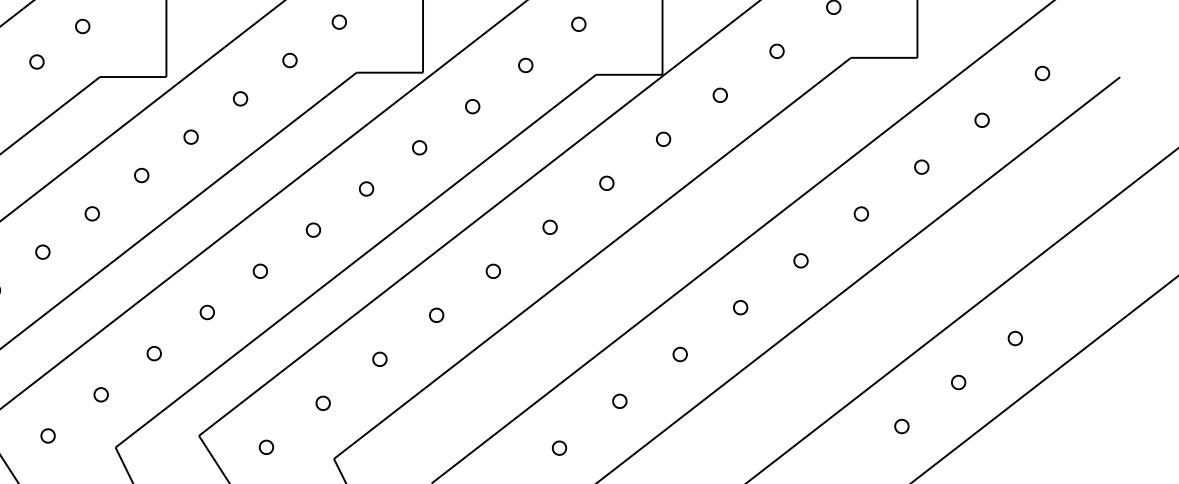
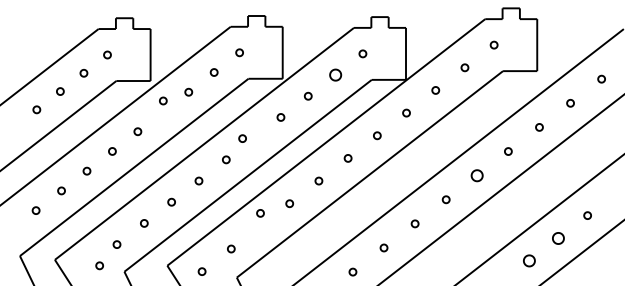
part: (525, 64) -> (335, 74), size x1.6
part: (191, 136) -> (163, 100), moved
part: (366, 188) -> (242, 138), moved
part: (801, 260) -> (477, 175), size x1.6
part: (379, 359) -> (260, 213), moved
part: (958, 380) -> (558, 237), size x1.6
part: (900, 425) -> (528, 260), size x1.6
part: (47, 435) -> (99, 265), moved

